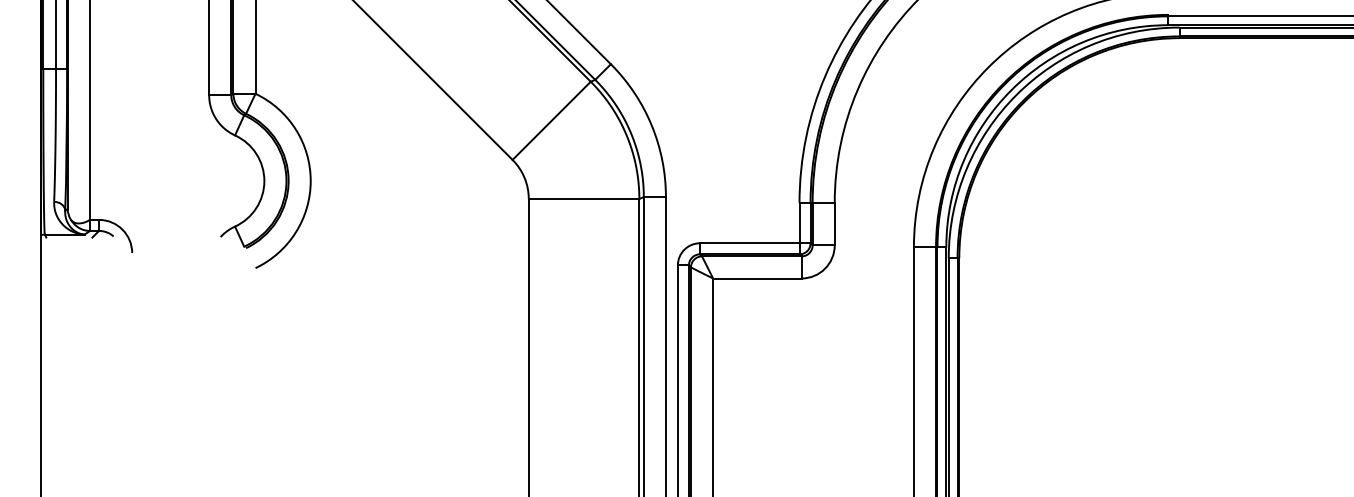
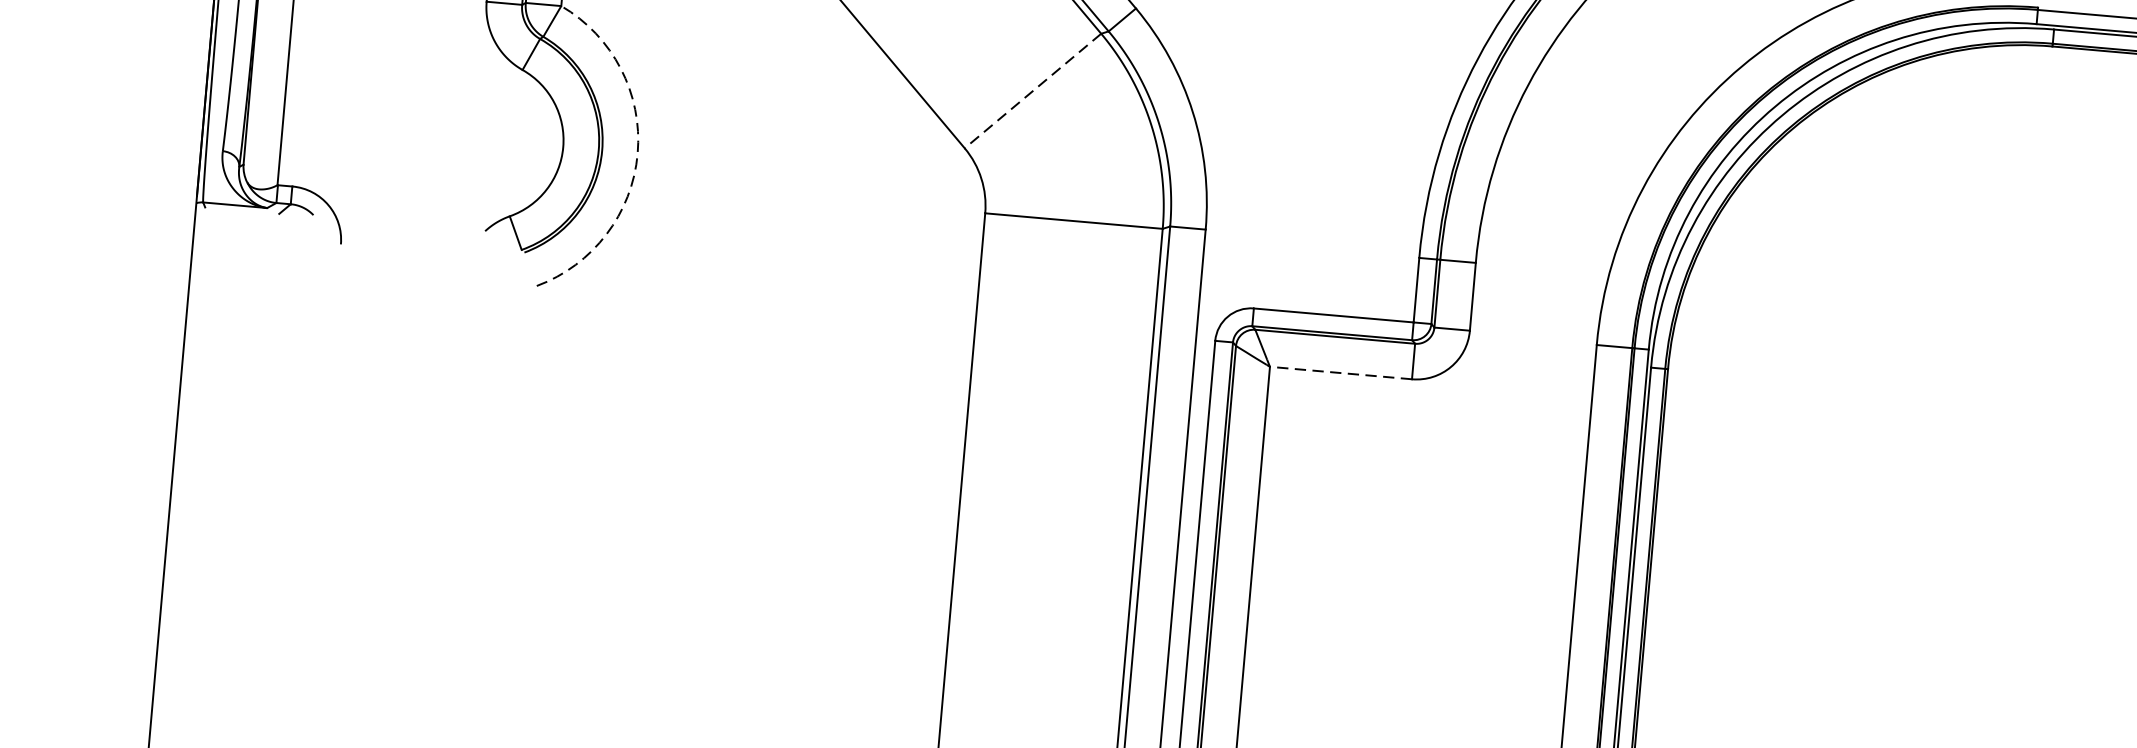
line: (551, 121) -> (1032, 92), solid -> dashed
arc: (310, 181) -> (637, 154), solid -> dashed
line: (756, 278) -> (1339, 372), solid -> dashed

